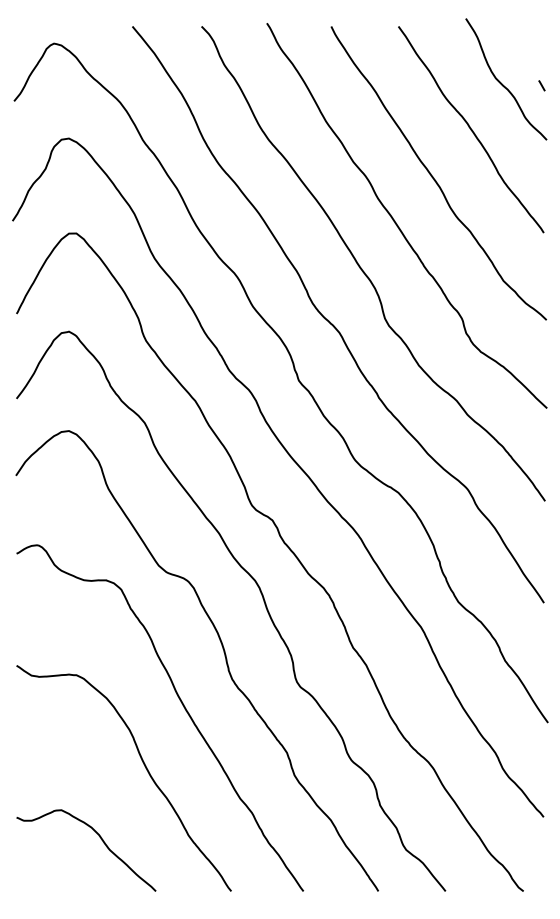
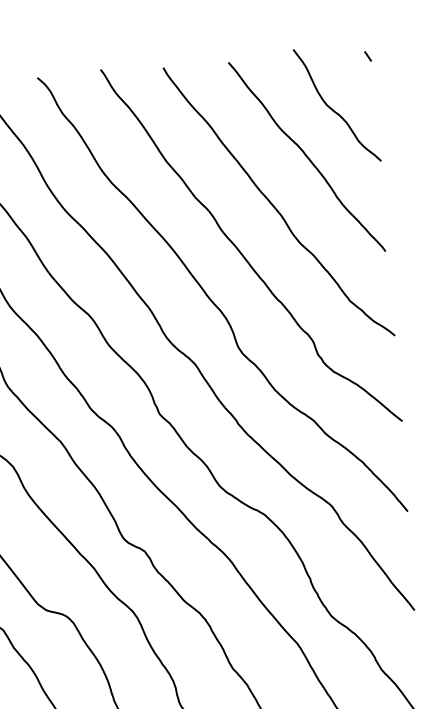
line: (541, 85) -> (367, 56), moved

